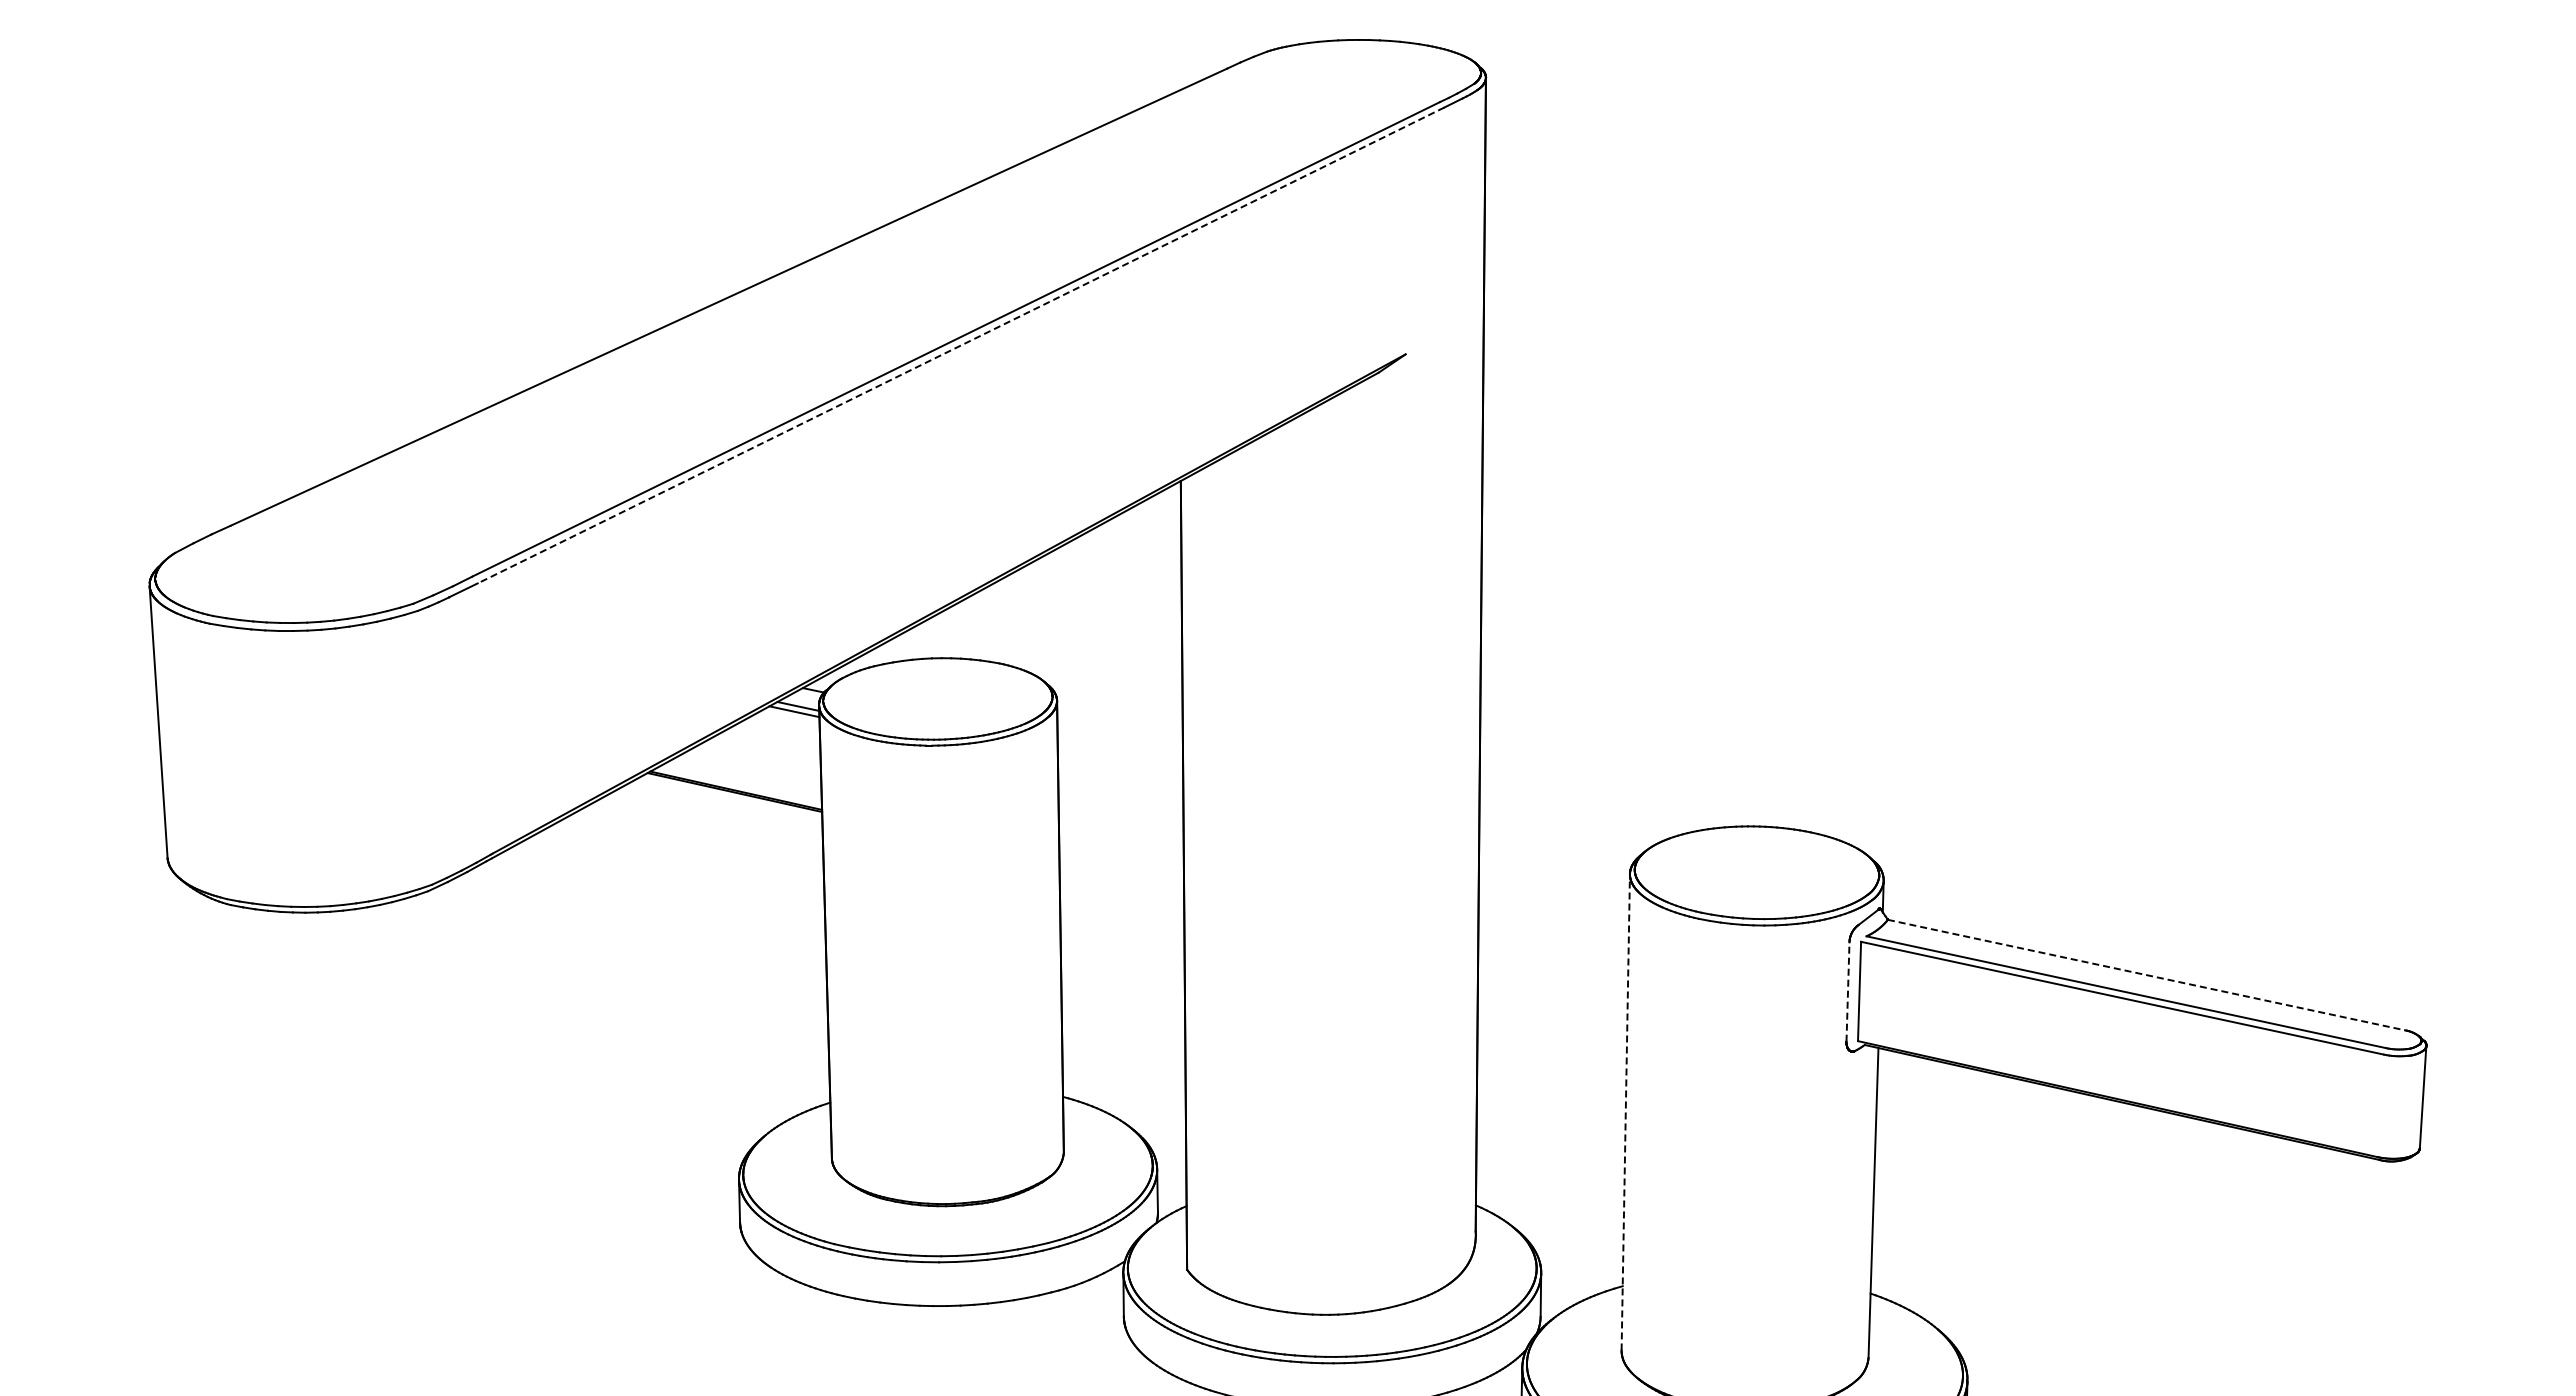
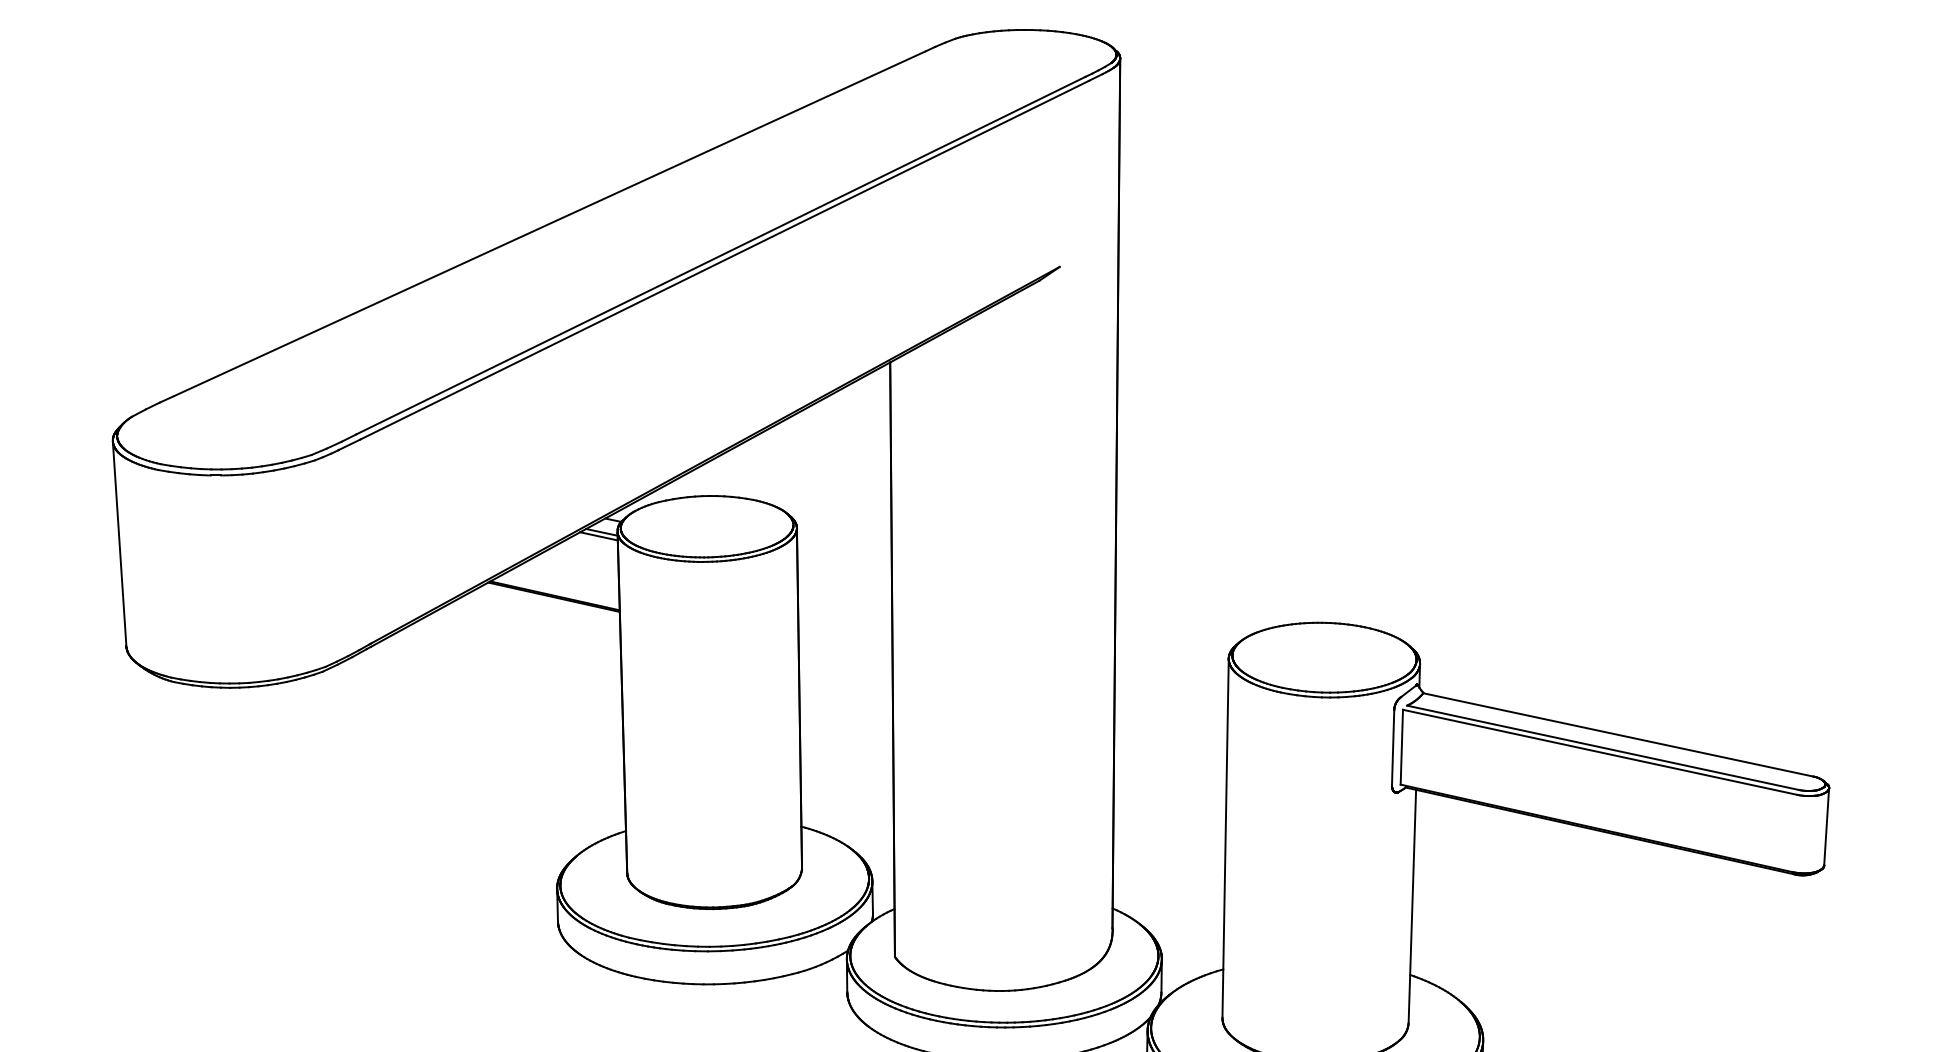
line: (961, 345) -> (724, 260), dashed -> solid
line: (2147, 975) -> (1618, 735), dashed -> solid
line: (1847, 992) -> (1392, 747), dashed -> solid
line: (1625, 1112) -> (1225, 838), dashed -> solid

